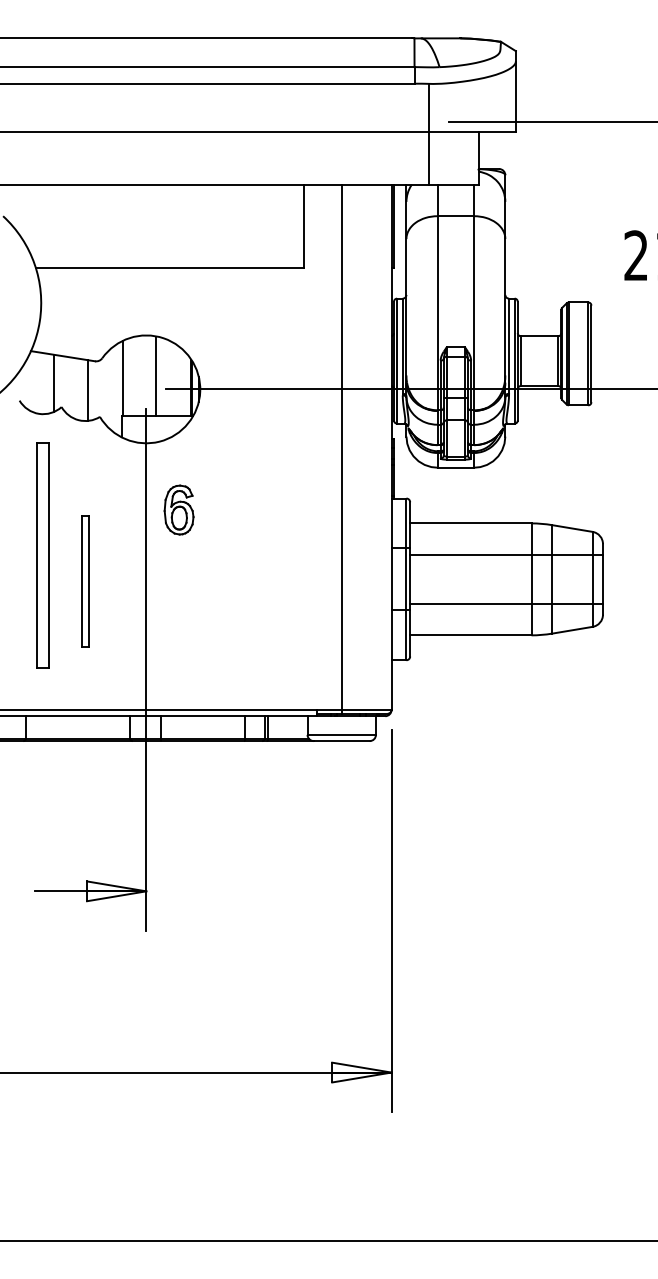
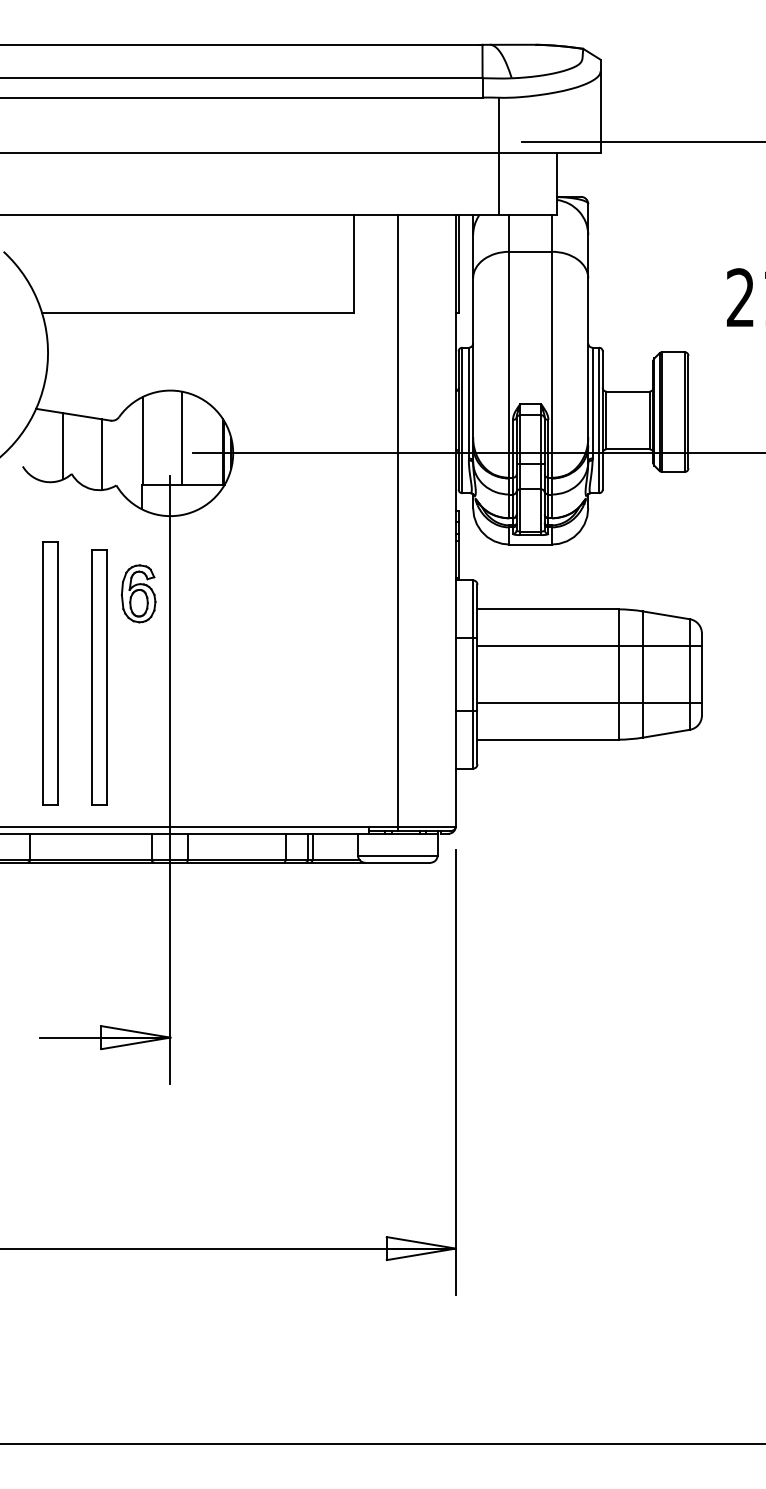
part: (178, 509) -> (137, 593), moved
part: (42, 555) -> (49, 673), moved
part: (85, 581) -> (99, 676), size x1.67

